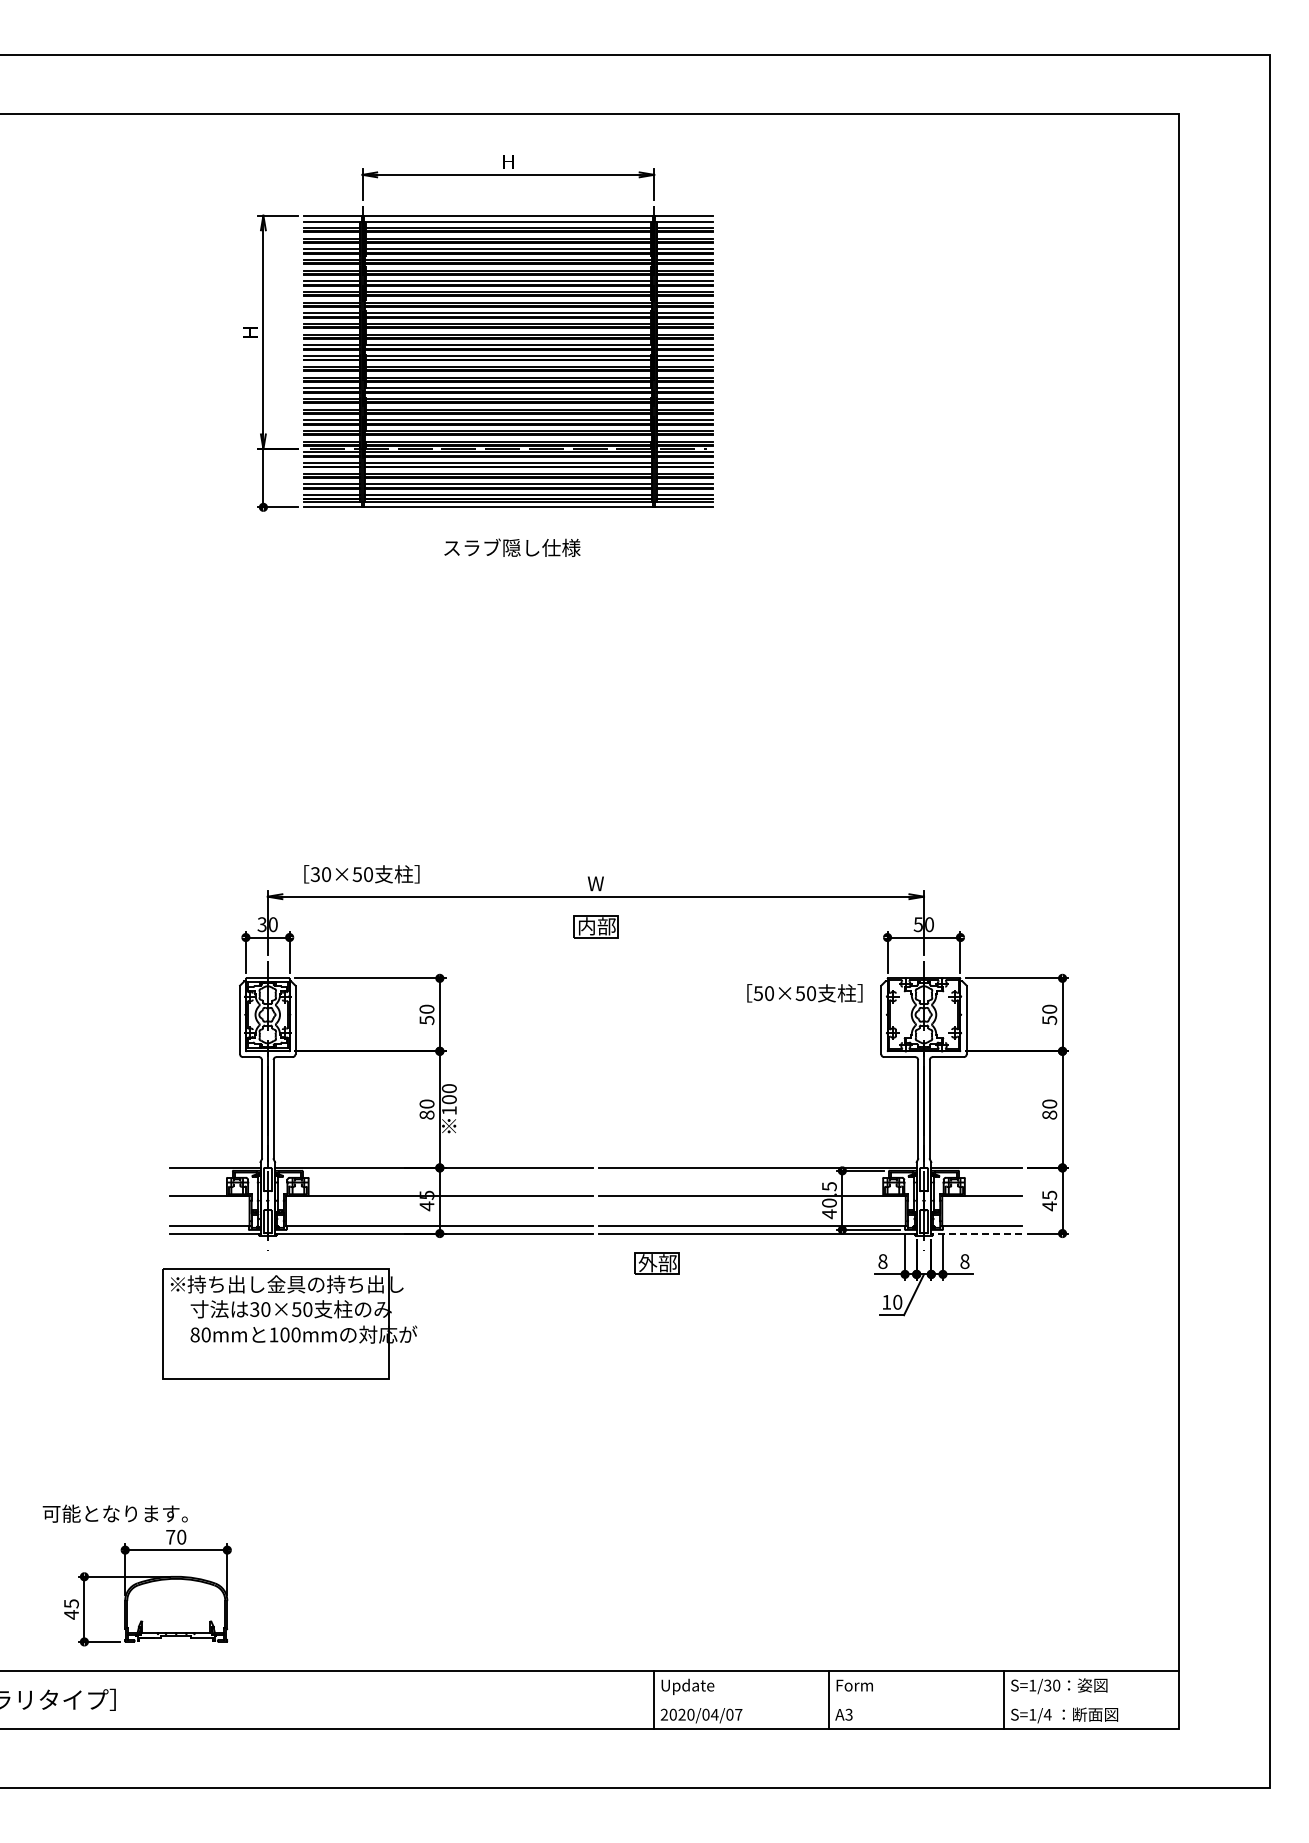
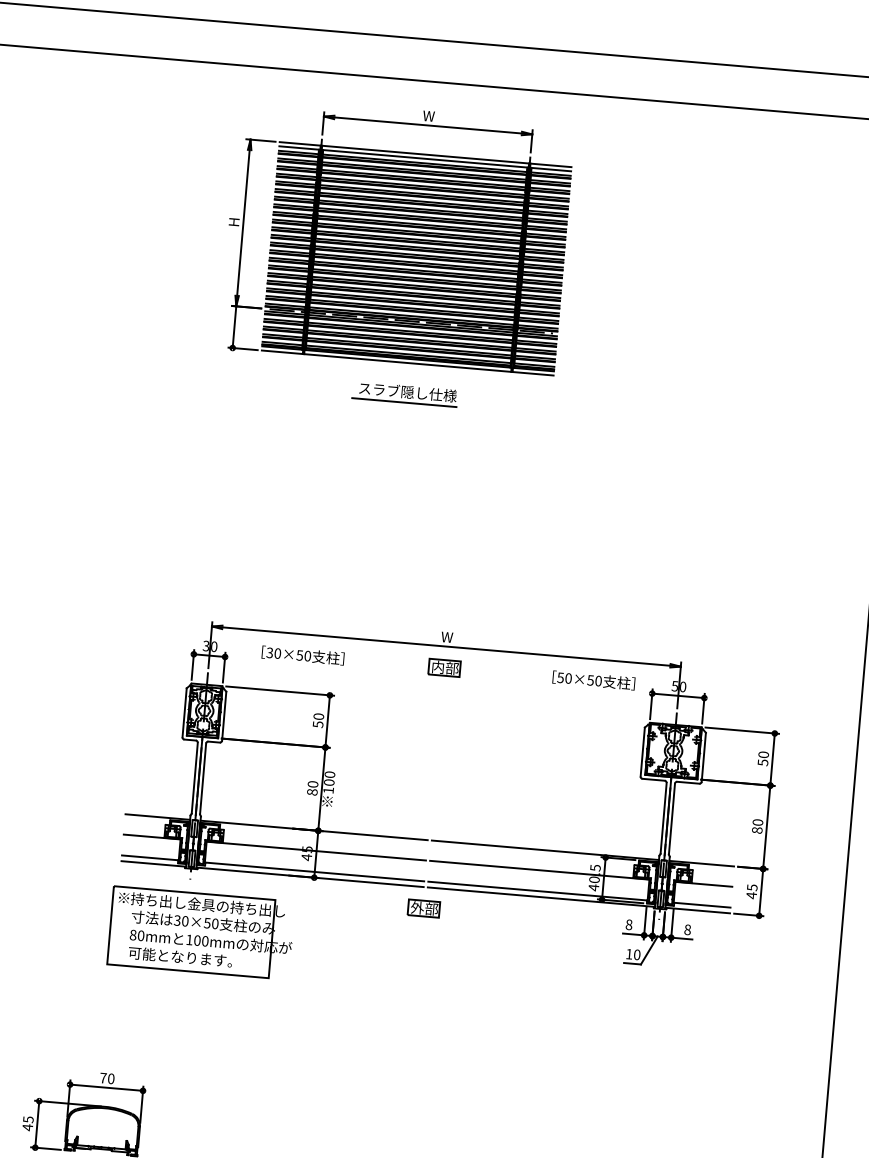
text: (508, 161) -> (428, 115), H -> W
line: (508, 562) -> (404, 402), added
text: (361, 874) -> (302, 655), moved
text: (804, 993) -> (593, 680), moved
line: (976, 1233) -> (697, 910), dashed -> solid
part: (656, 1263) -> (423, 908), moved
text: (114, 1513) -> (179, 956), moved

